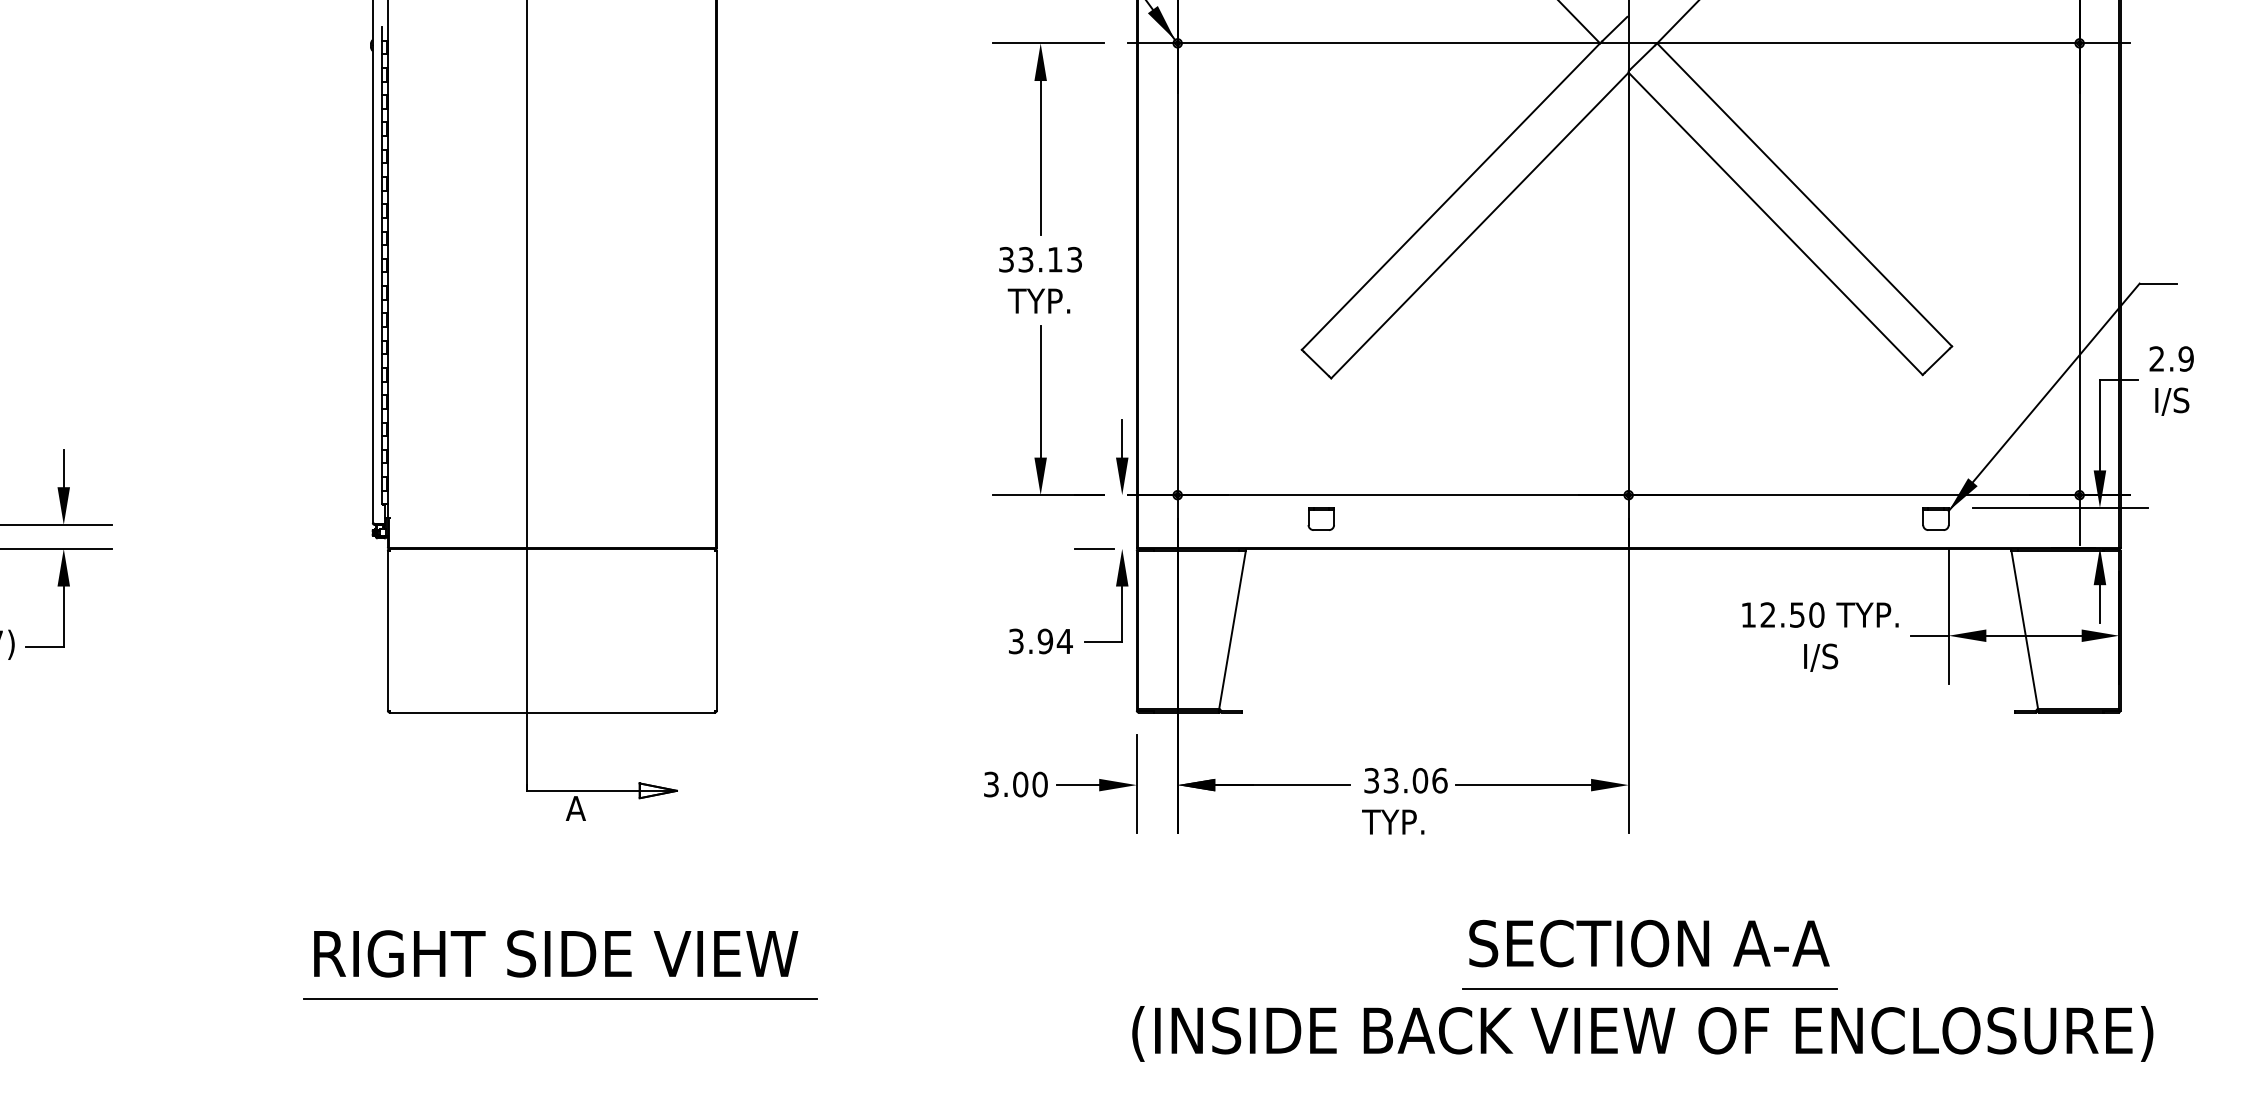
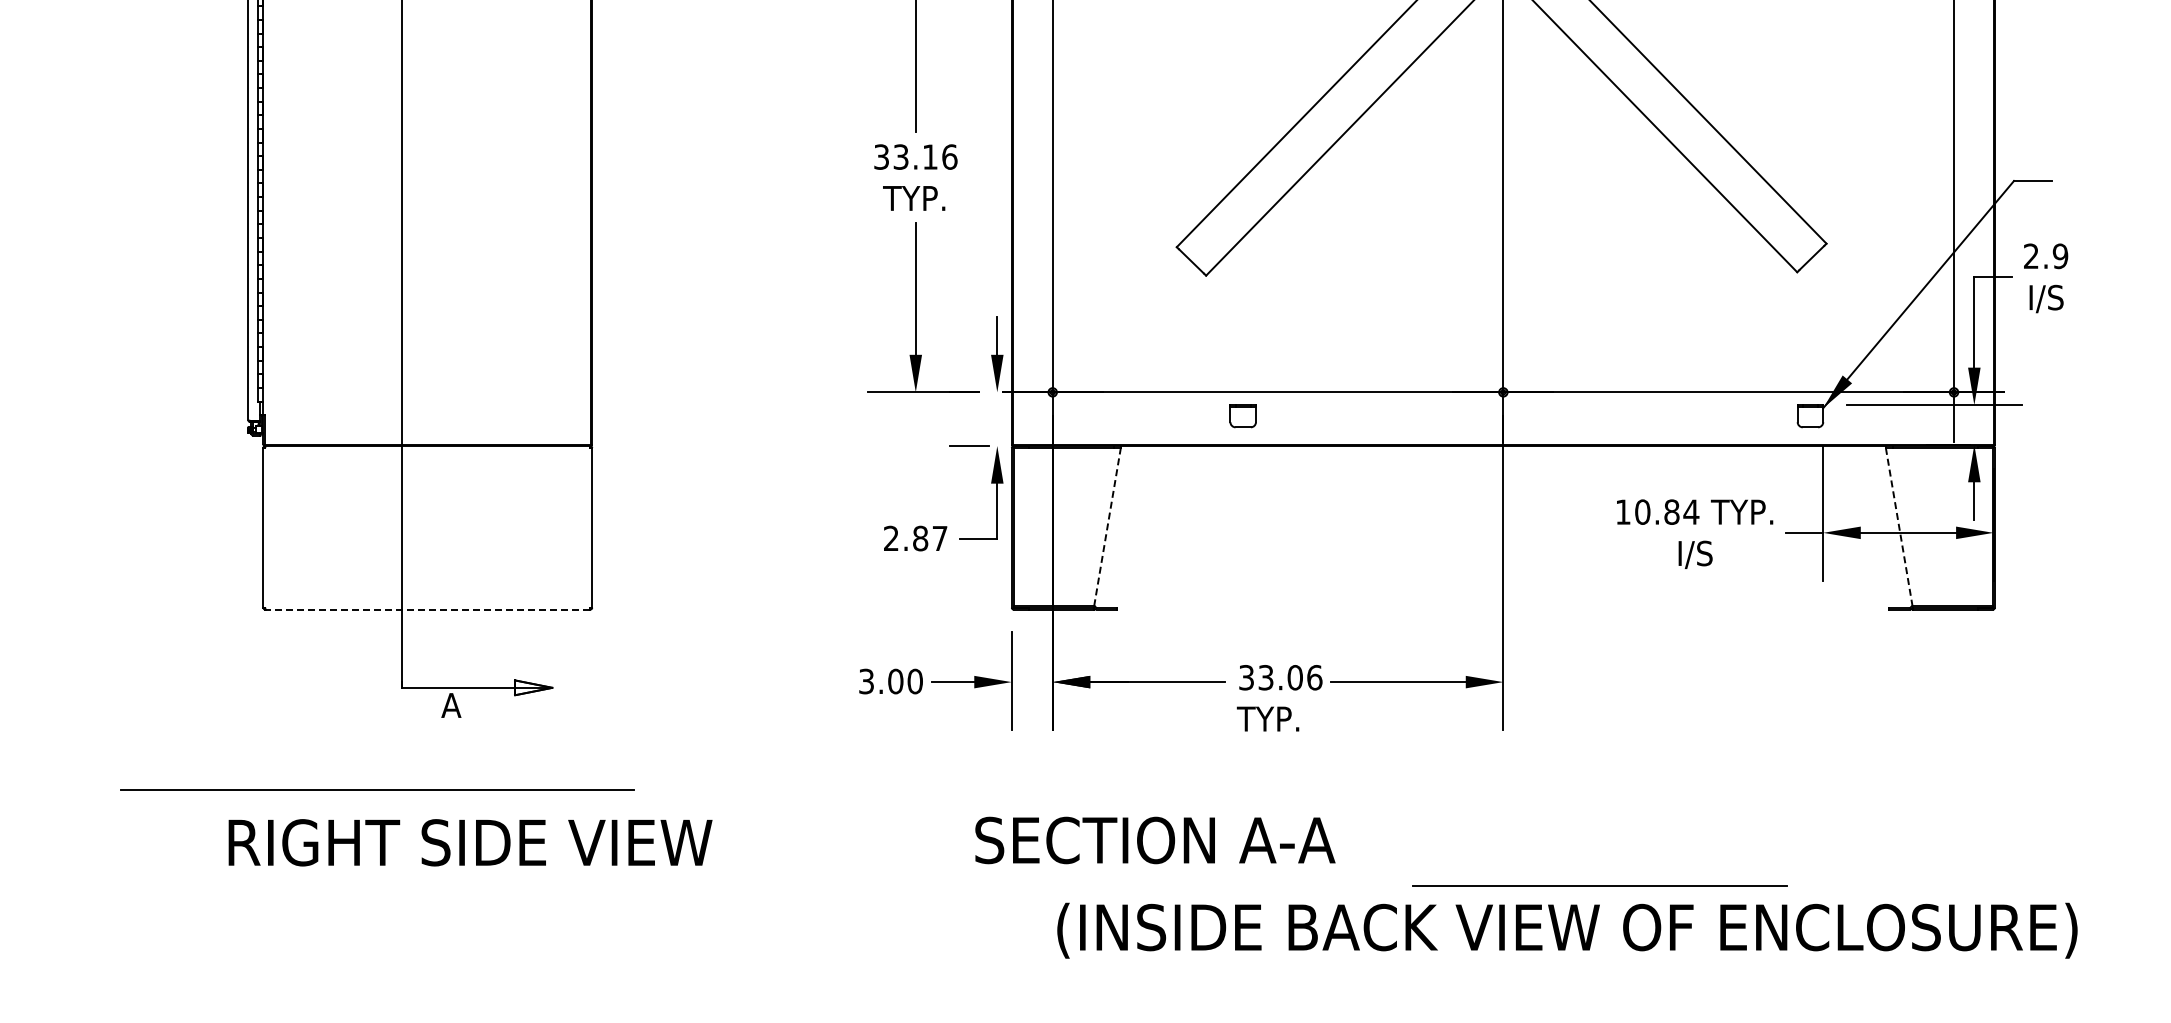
text: (1074, 259) -> (949, 156), 33.13 -> 33.16
part: (1320, 518) -> (1242, 415), moved
text: (1792, 614) -> (1667, 511), 12.50 -> 10.84
line: (1232, 629) -> (1107, 526), solid -> dashed
line: (2024, 630) -> (1898, 527), solid -> dashed
text: (1040, 641) -> (915, 538), 3.94 -> 2.87
line: (551, 712) -> (426, 609), solid -> dashed
text: (1649, 943) -> (1155, 840), moved
text: (556, 953) -> (470, 842), moved
line: (1649, 988) -> (1599, 885), moved
line: (560, 998) -> (376, 789), moved
text: (1642, 1033) -> (1567, 930), moved

